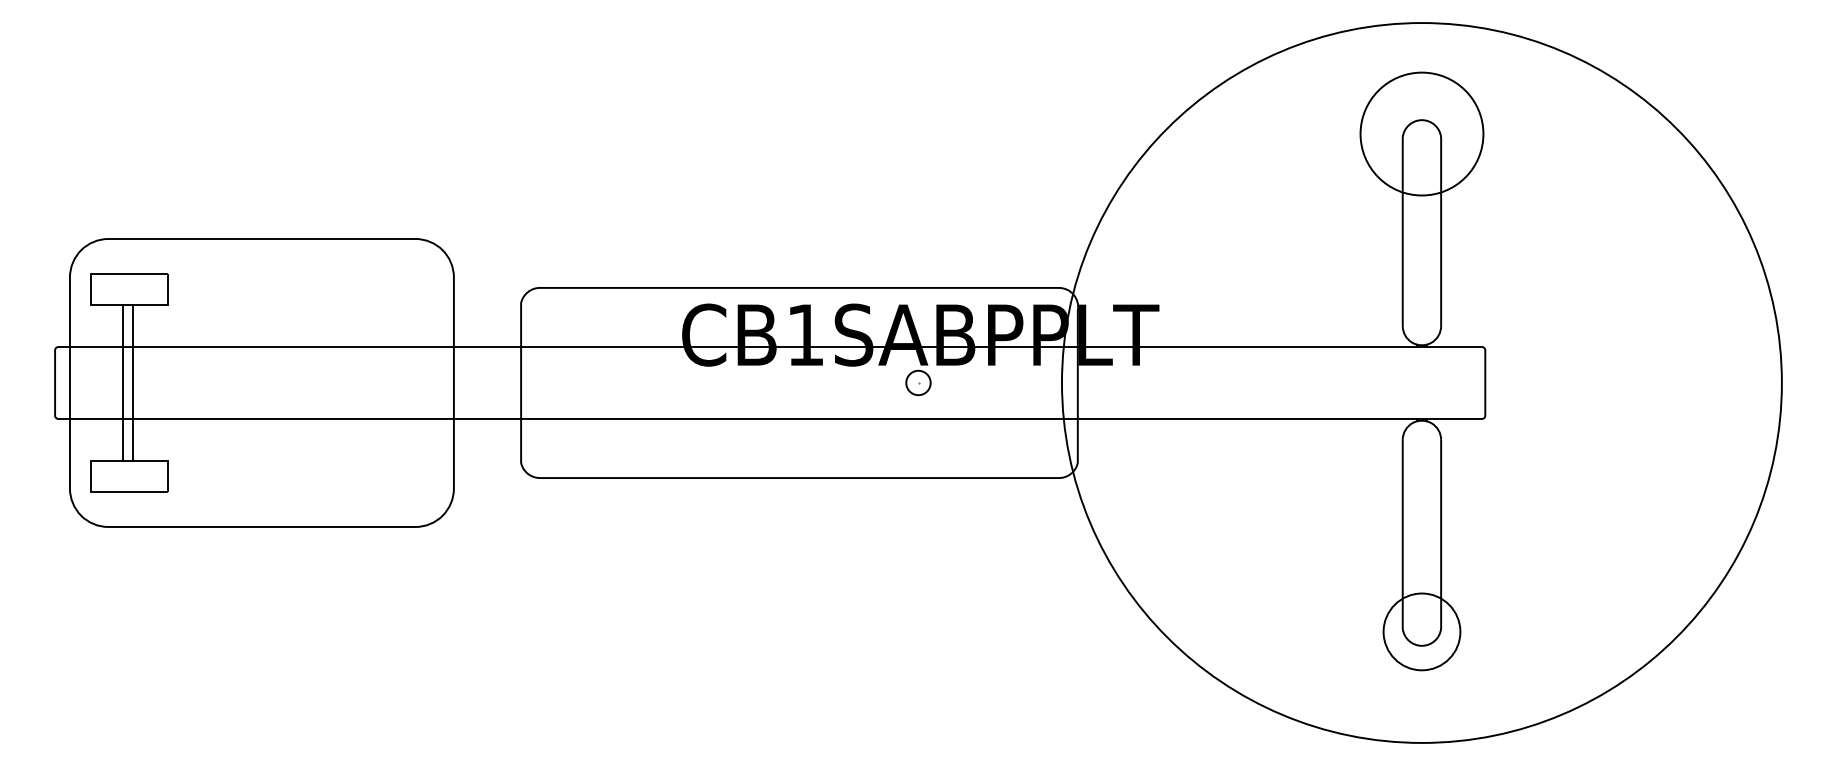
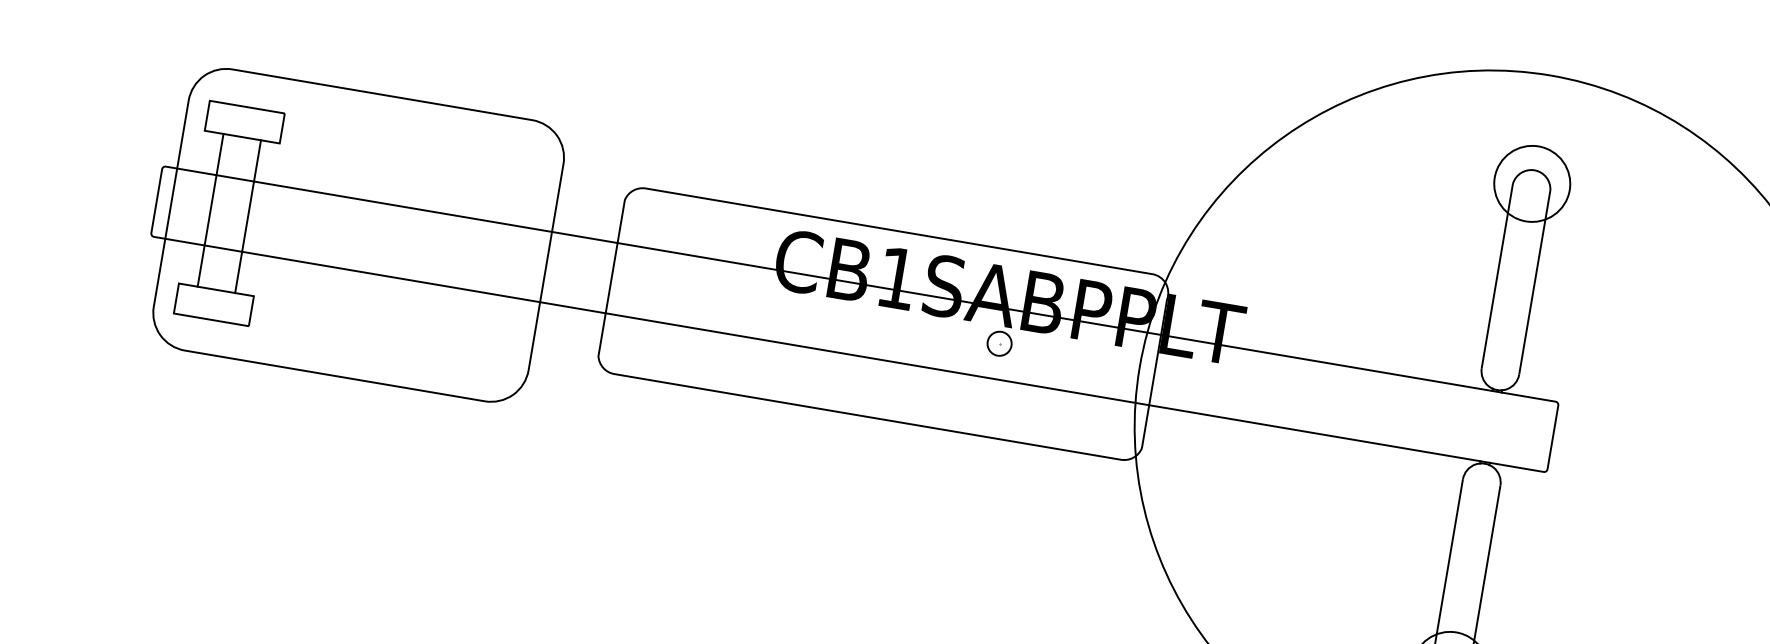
circle: (1421, 133) -> (1531, 183), size x0.62
line: (122, 382) -> (247, 216), moved
line: (133, 382) -> (210, 209), moved

